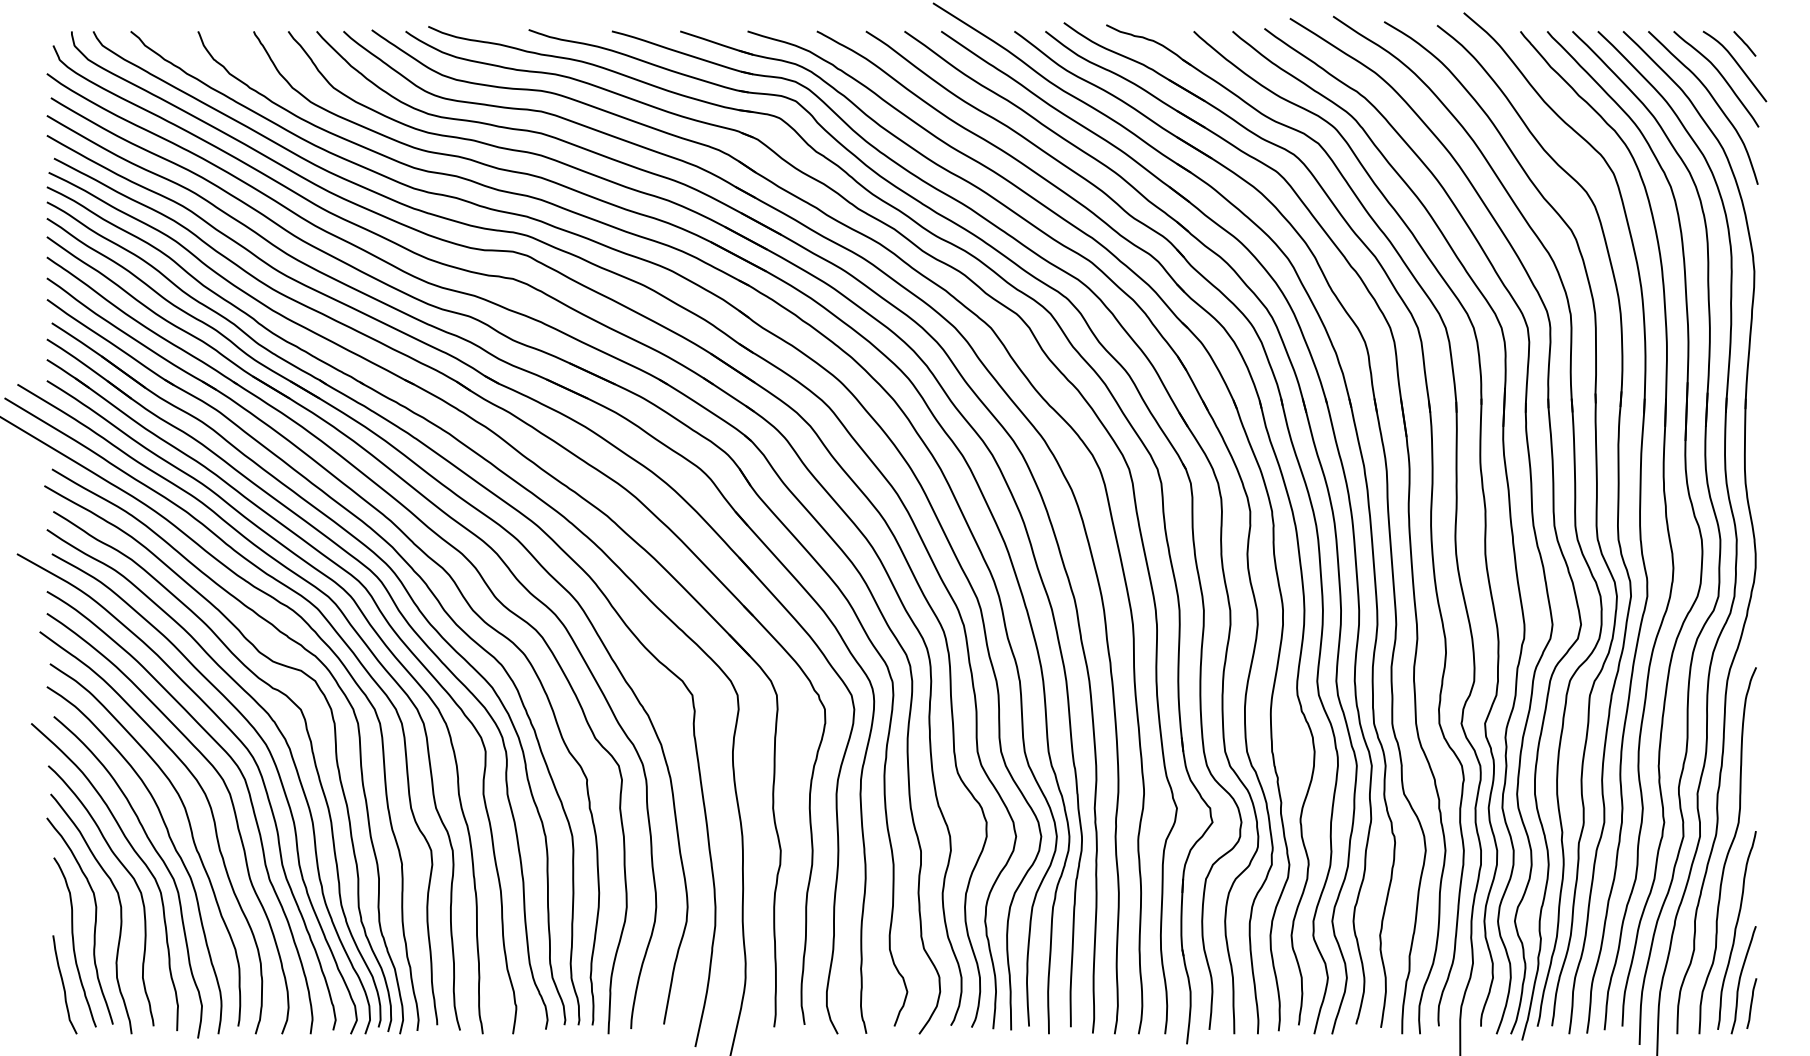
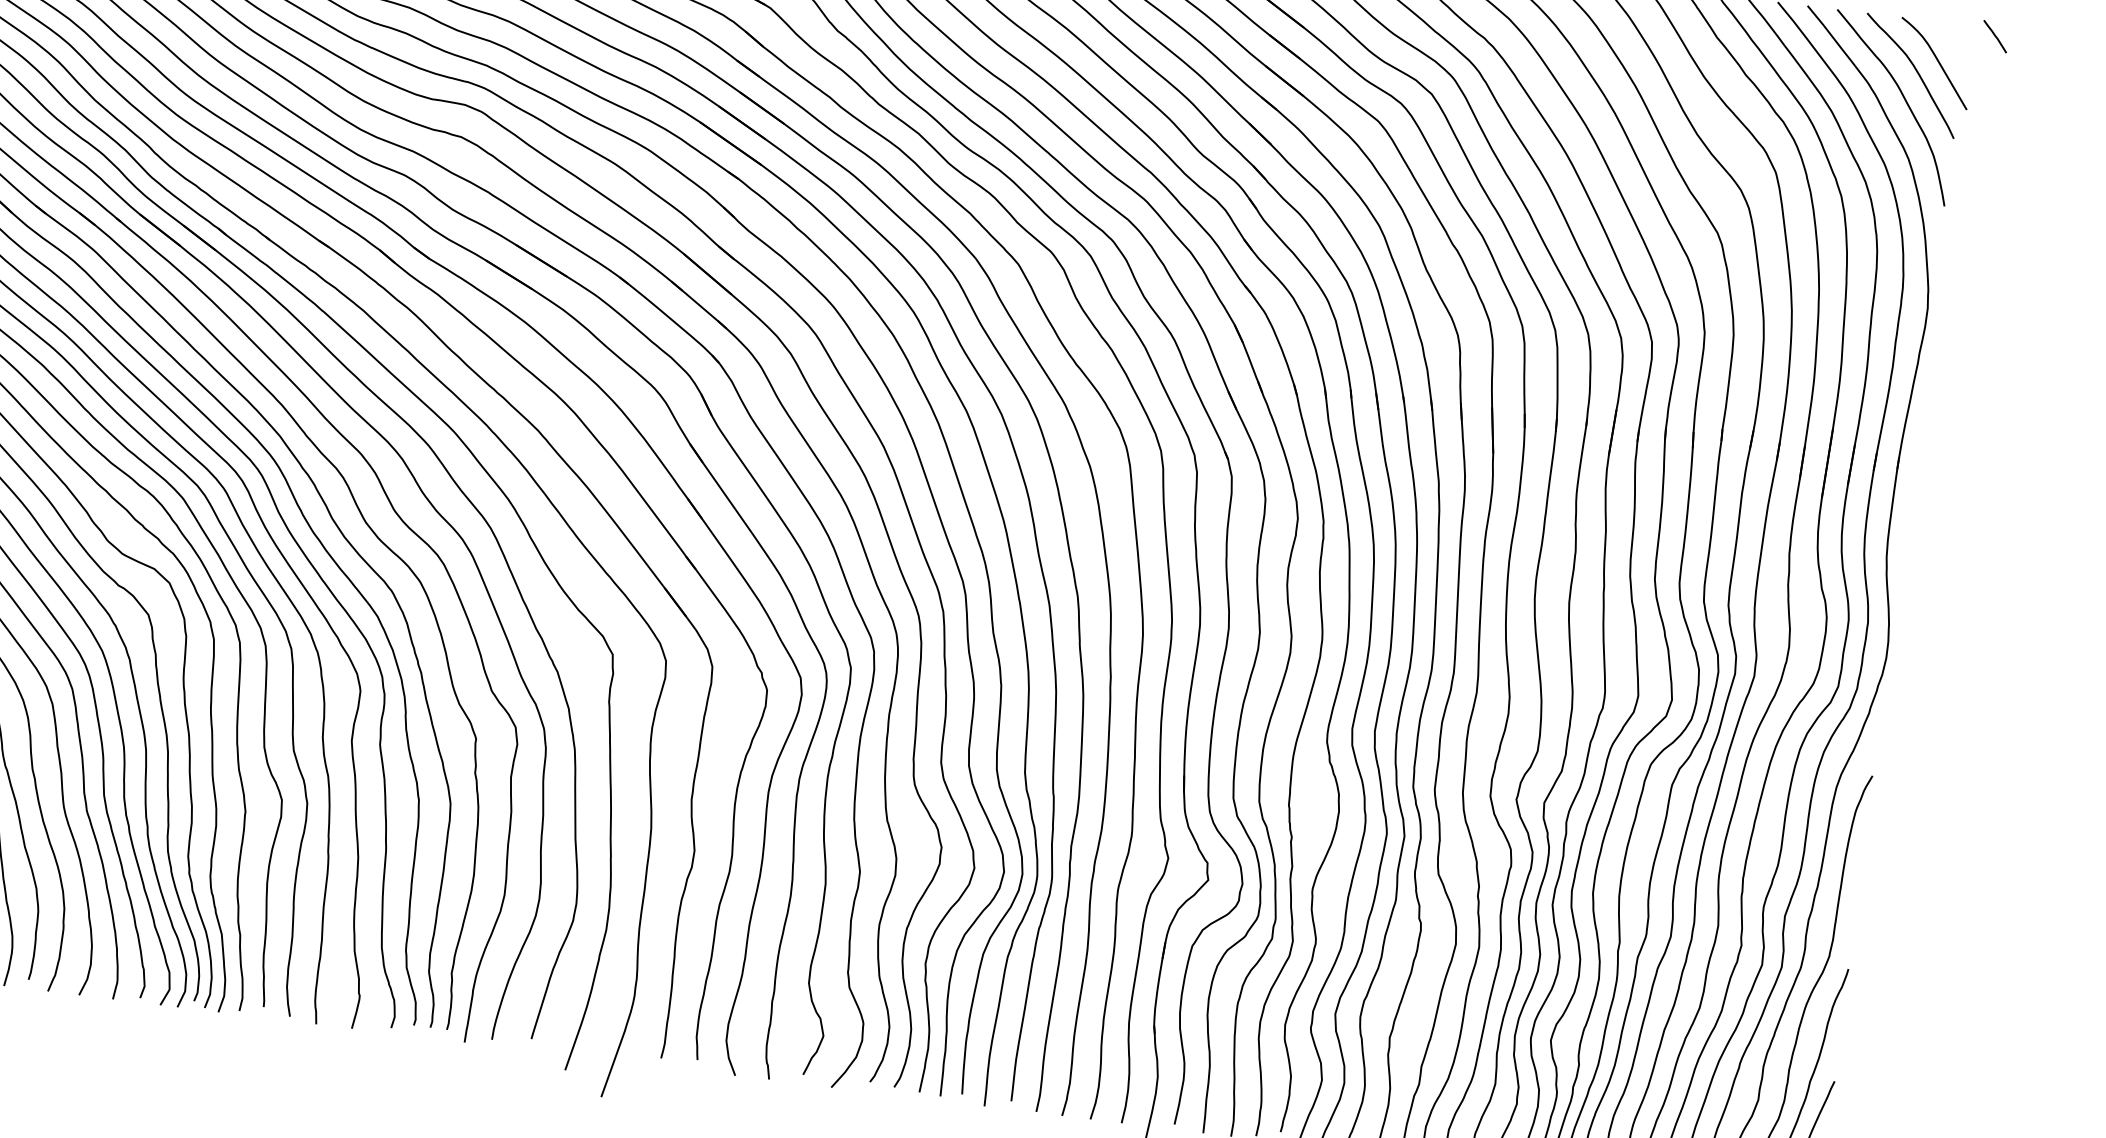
line: (1744, 43) -> (1994, 36), moved

